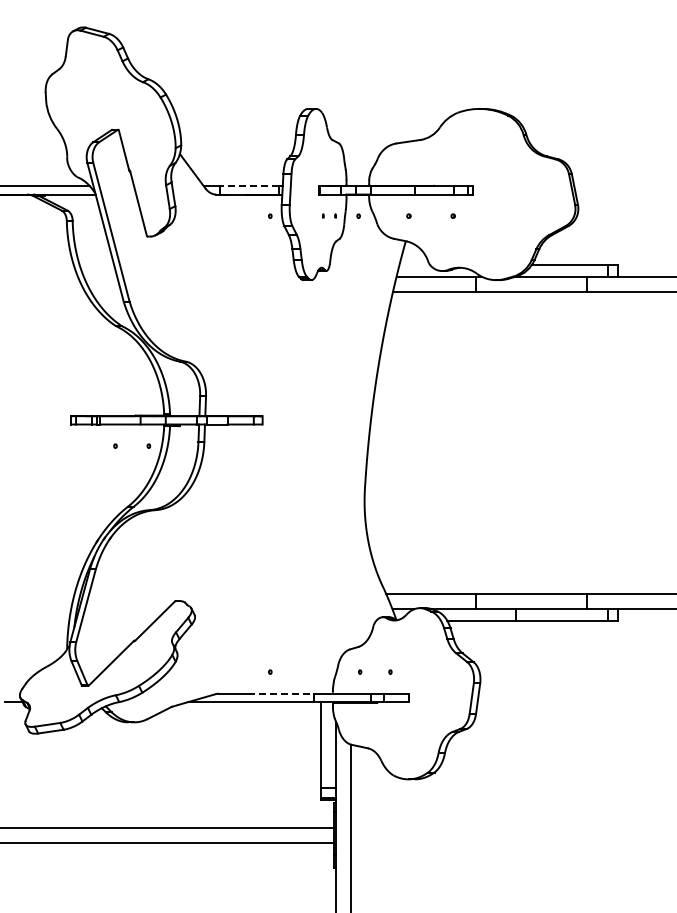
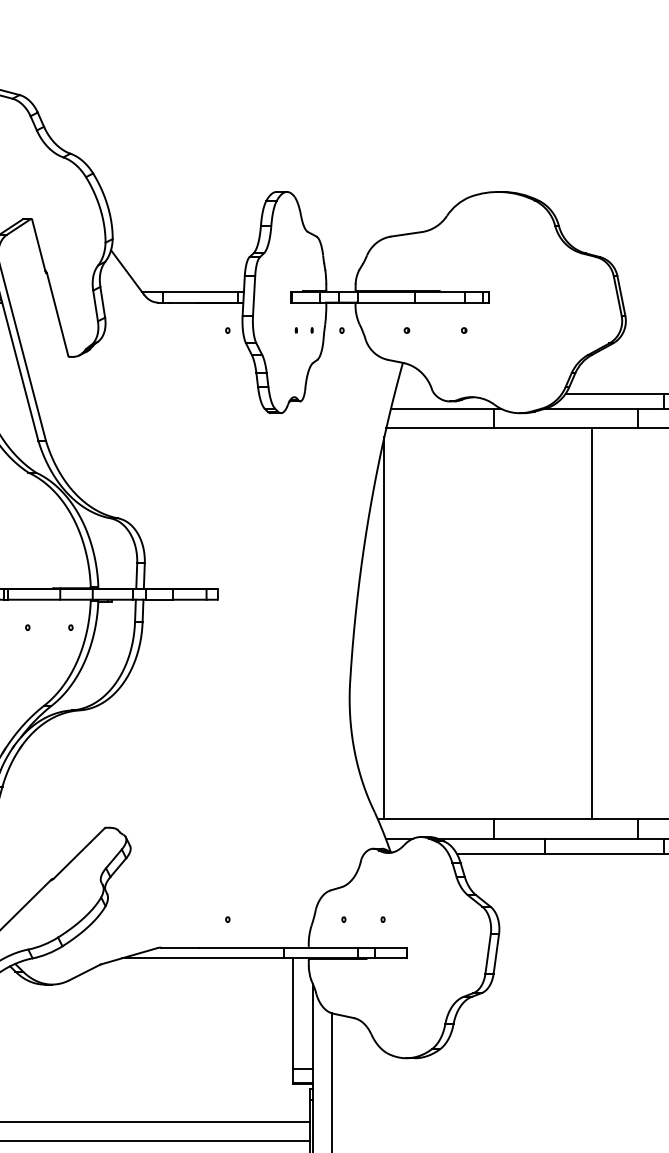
line: (248, 186) -> (199, 292), dashed -> solid
line: (552, 442) -> (592, 622), added
line: (391, 446) -> (384, 628), added
line: (280, 693) -> (241, 947), dashed -> solid

